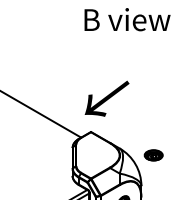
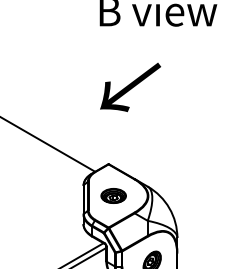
text: (106, 98) -> (129, 87), moved
part: (153, 155) -> (113, 196), moved

